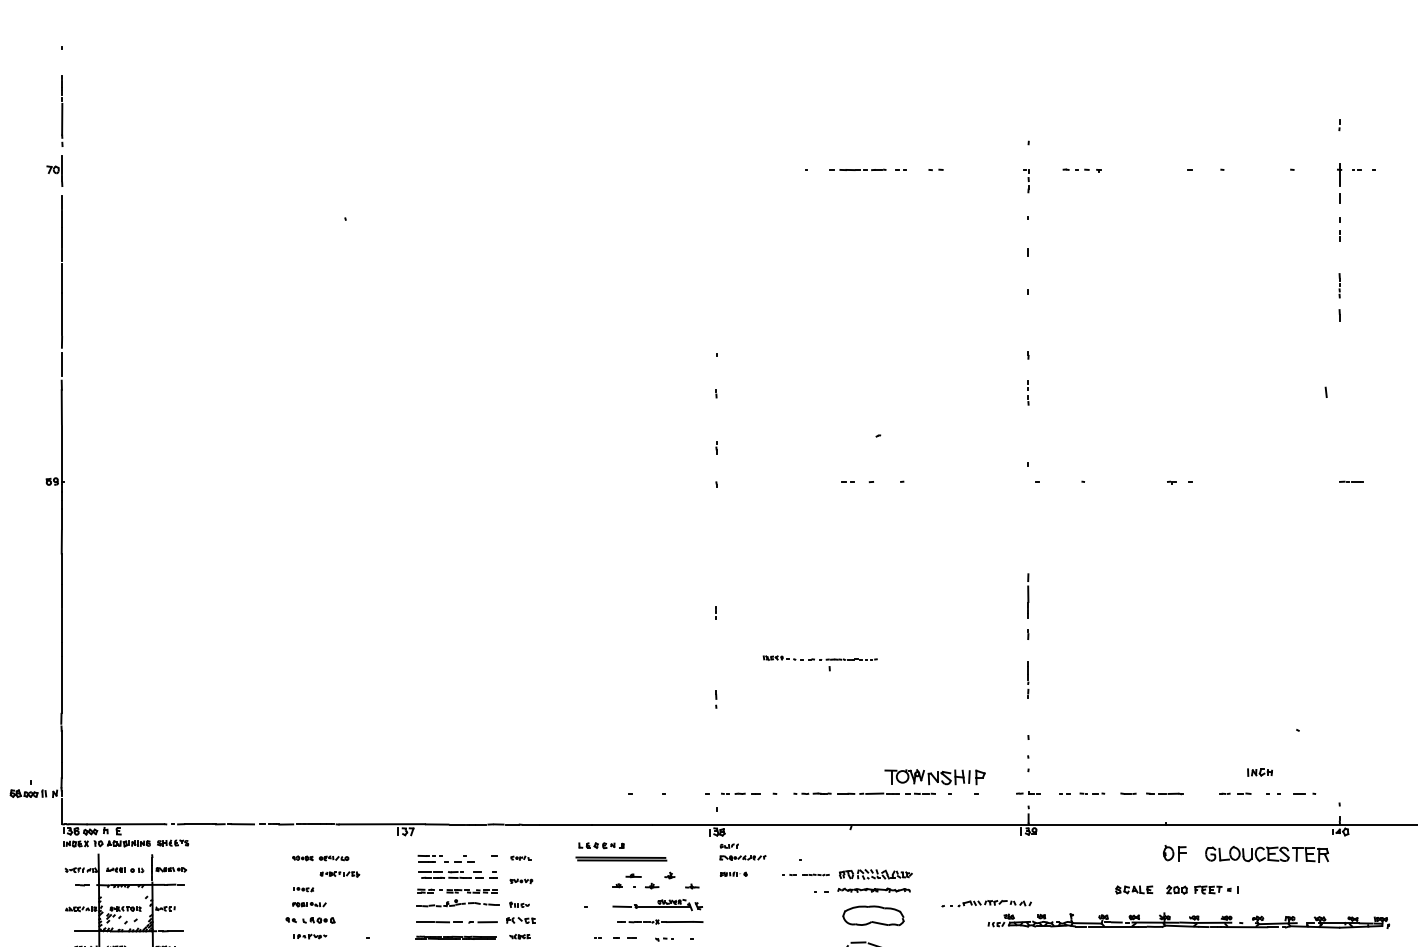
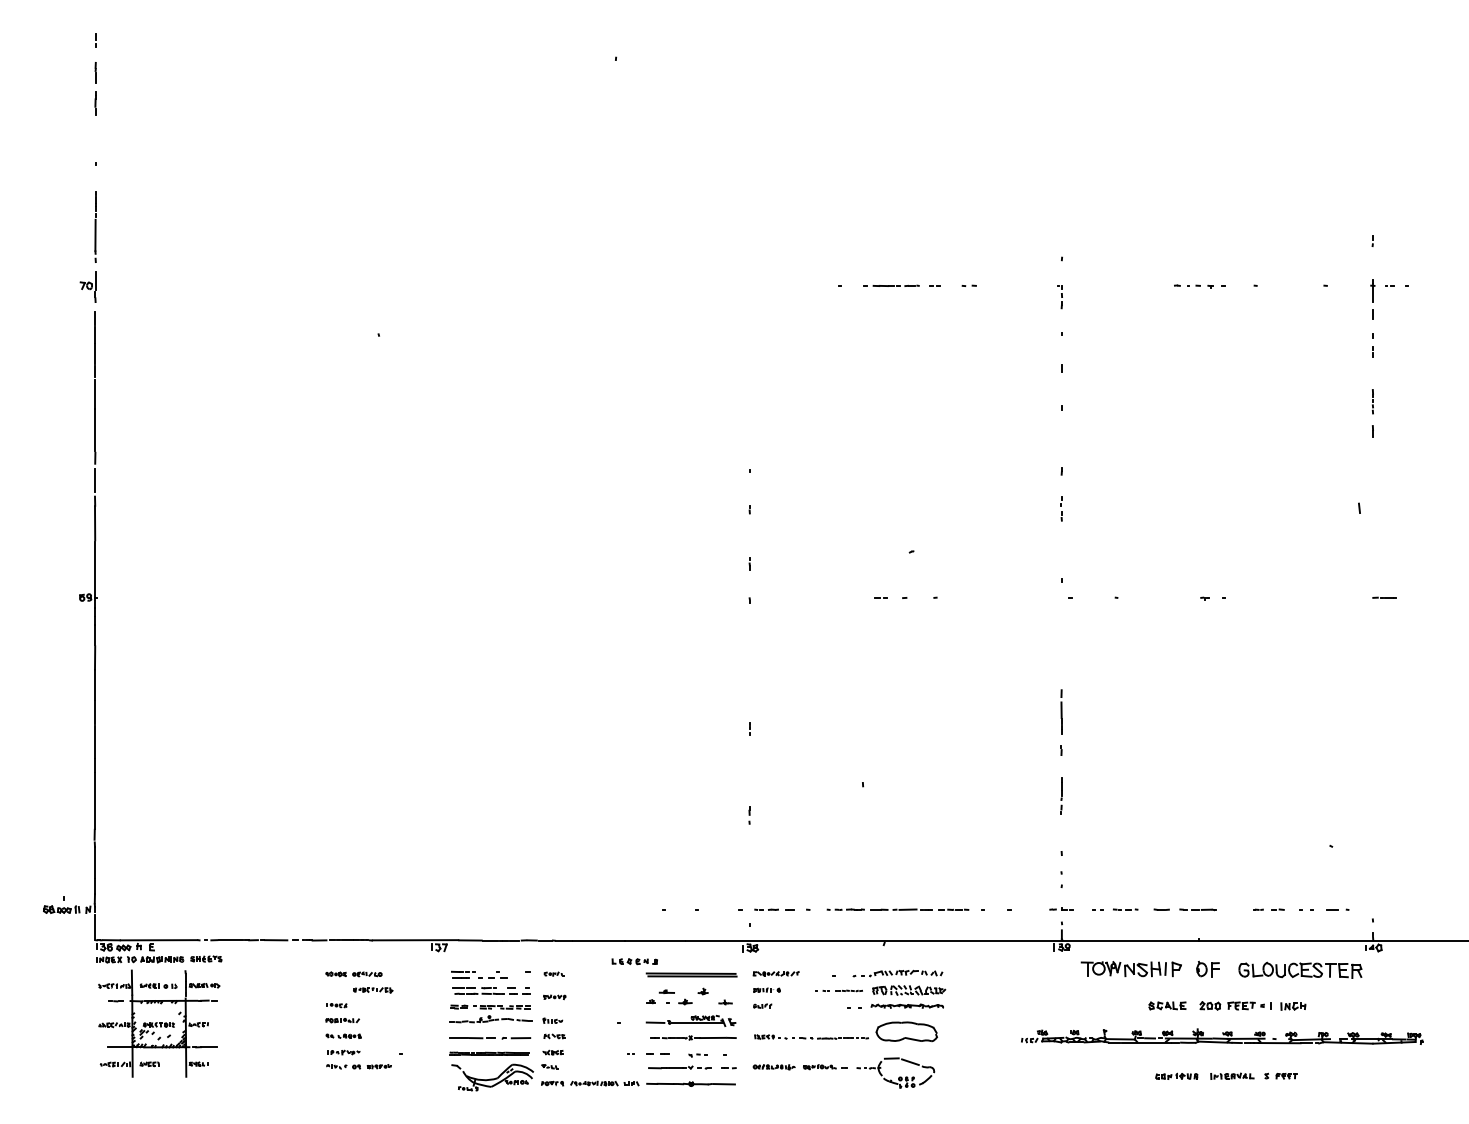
part: (1082, 170) -> (1193, 286), moved
part: (820, 657) -> (811, 1036), moved
part: (1260, 772) -> (1293, 1006), moved
part: (934, 777) -> (1130, 969), moved
part: (729, 845) -> (762, 1005), moved
part: (621, 858) -> (691, 974), moved
part: (986, 903) -> (897, 973), moved
part: (310, 919) -> (343, 1035), size x0.71
part: (521, 920) -> (554, 1036), size x0.71

